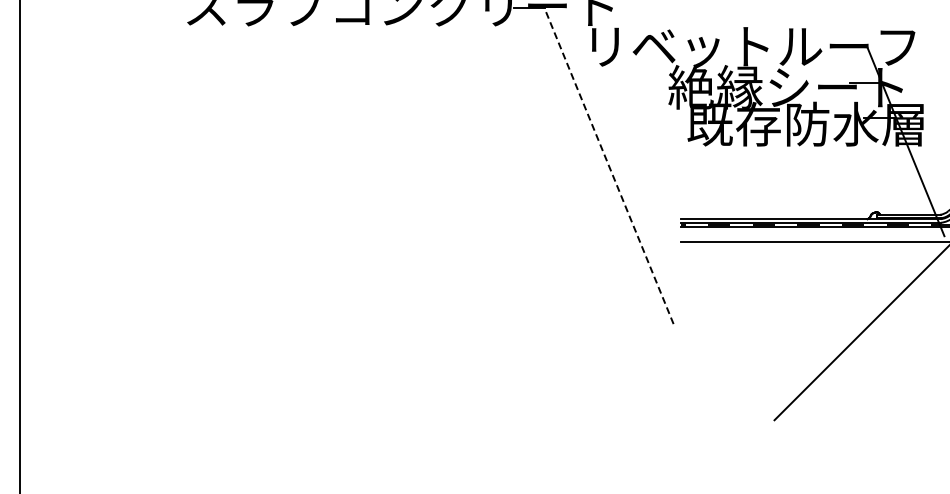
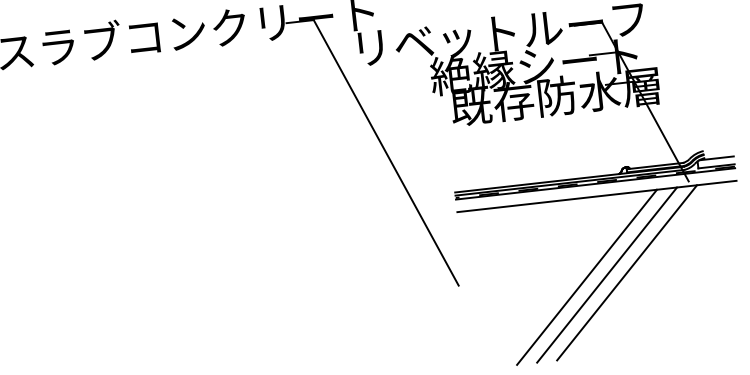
line: (609, 166) -> (386, 153), dashed -> solid
line: (818, 330) -> (587, 276), added
line: (840, 330) -> (606, 274), added

